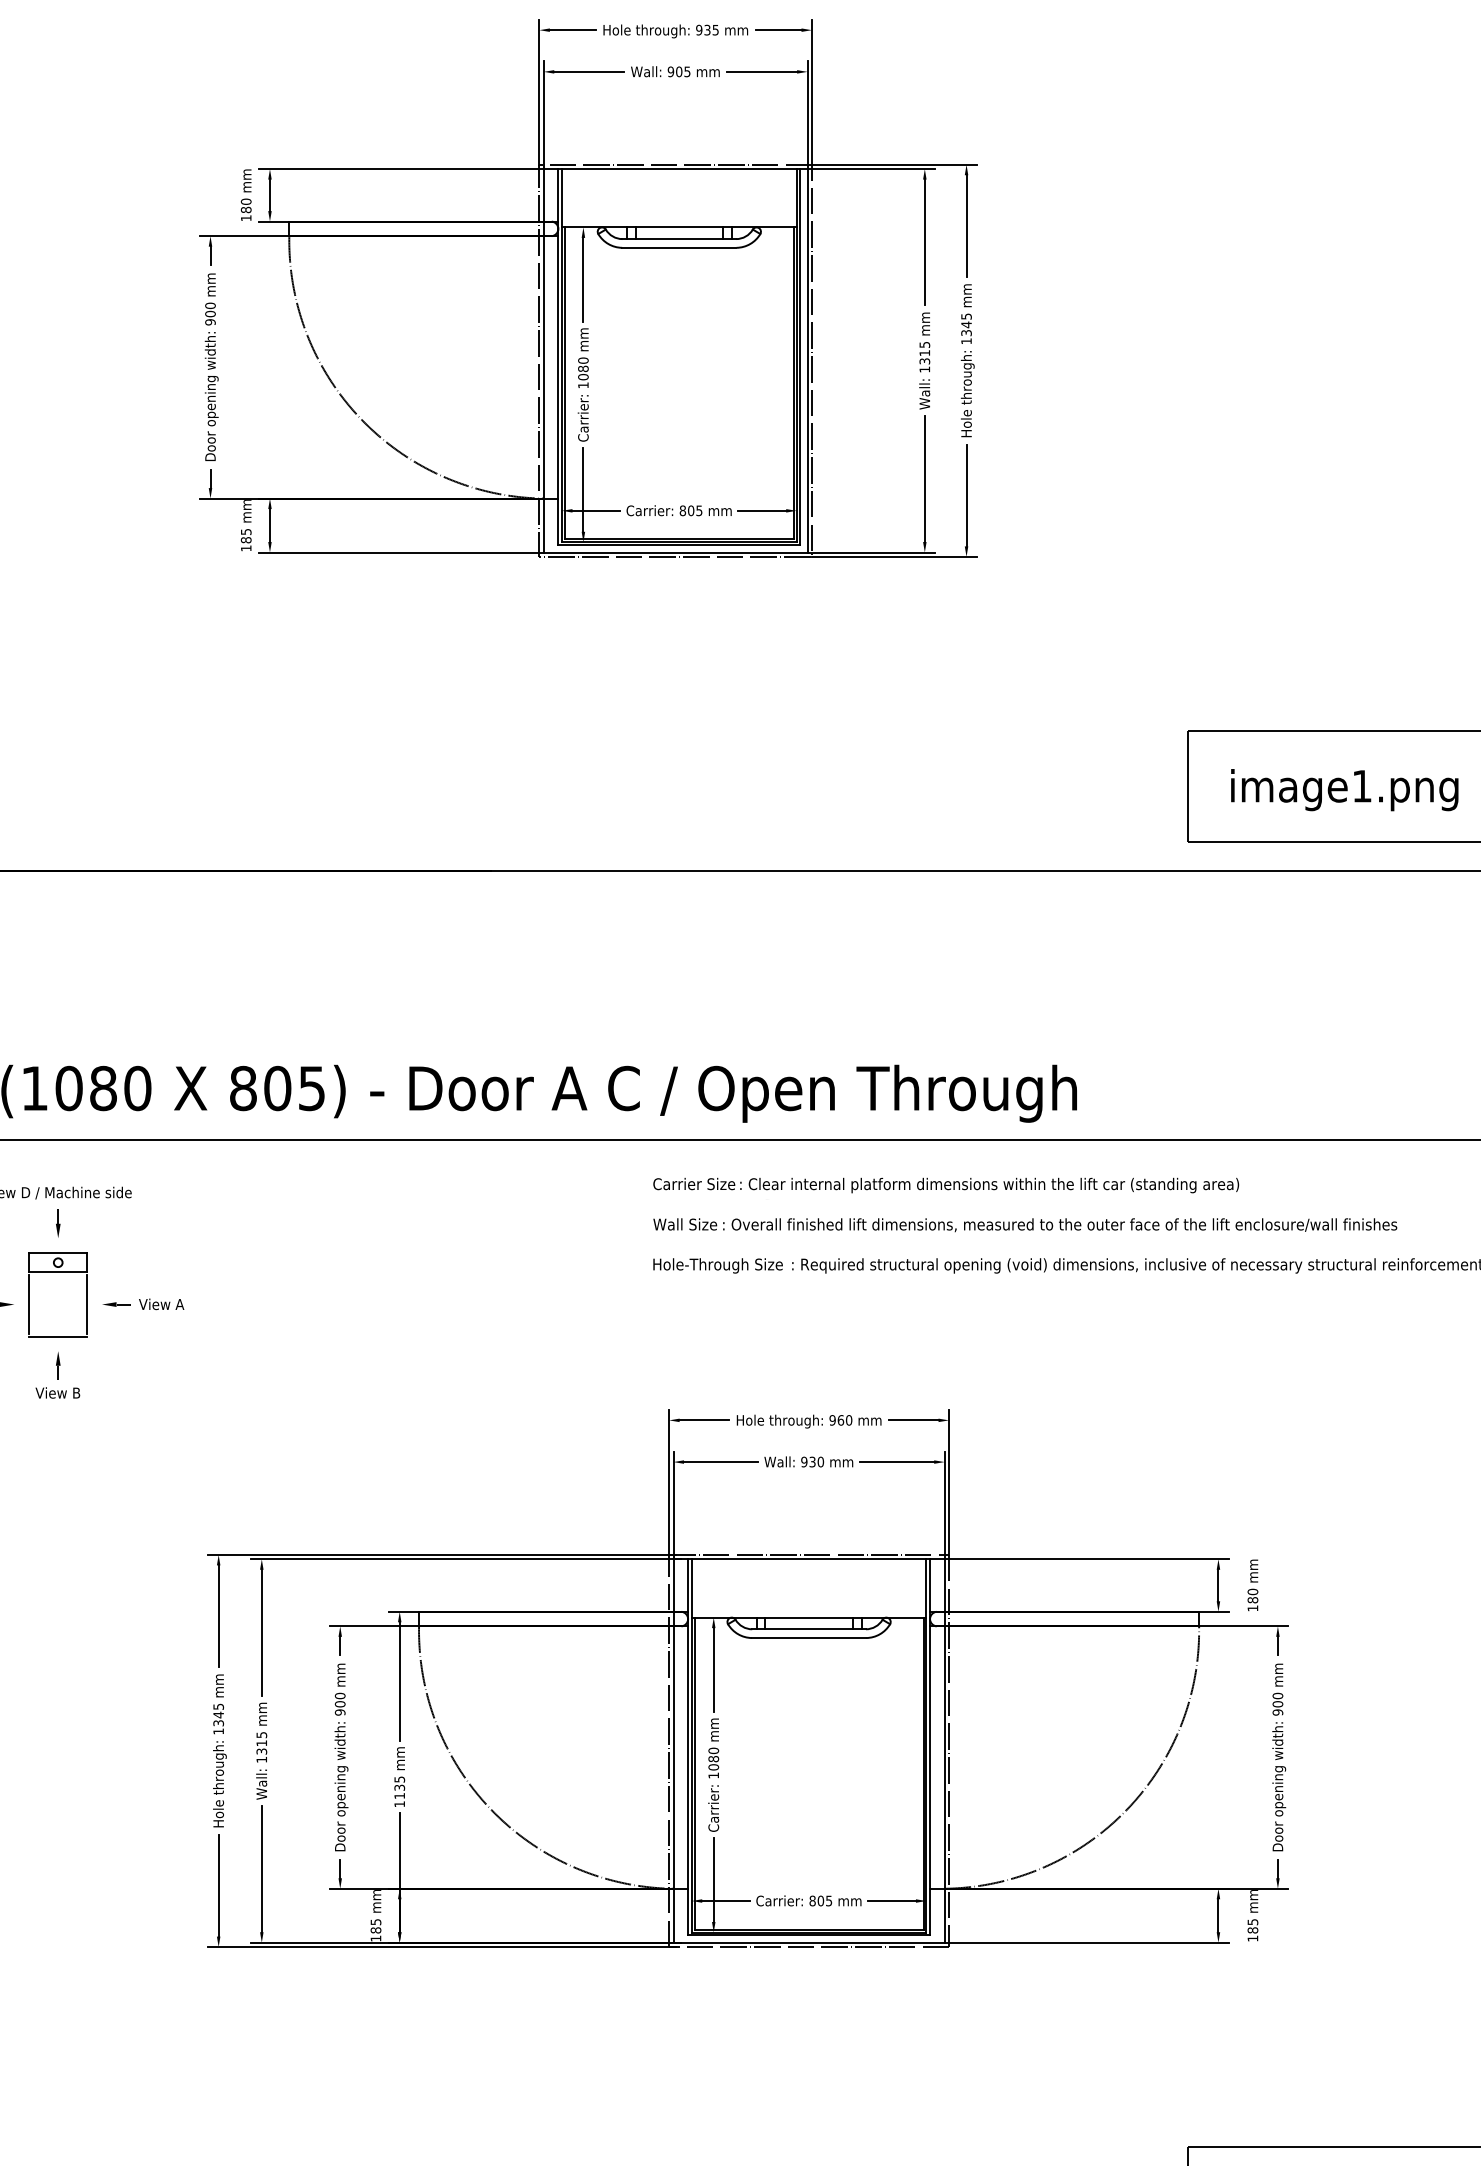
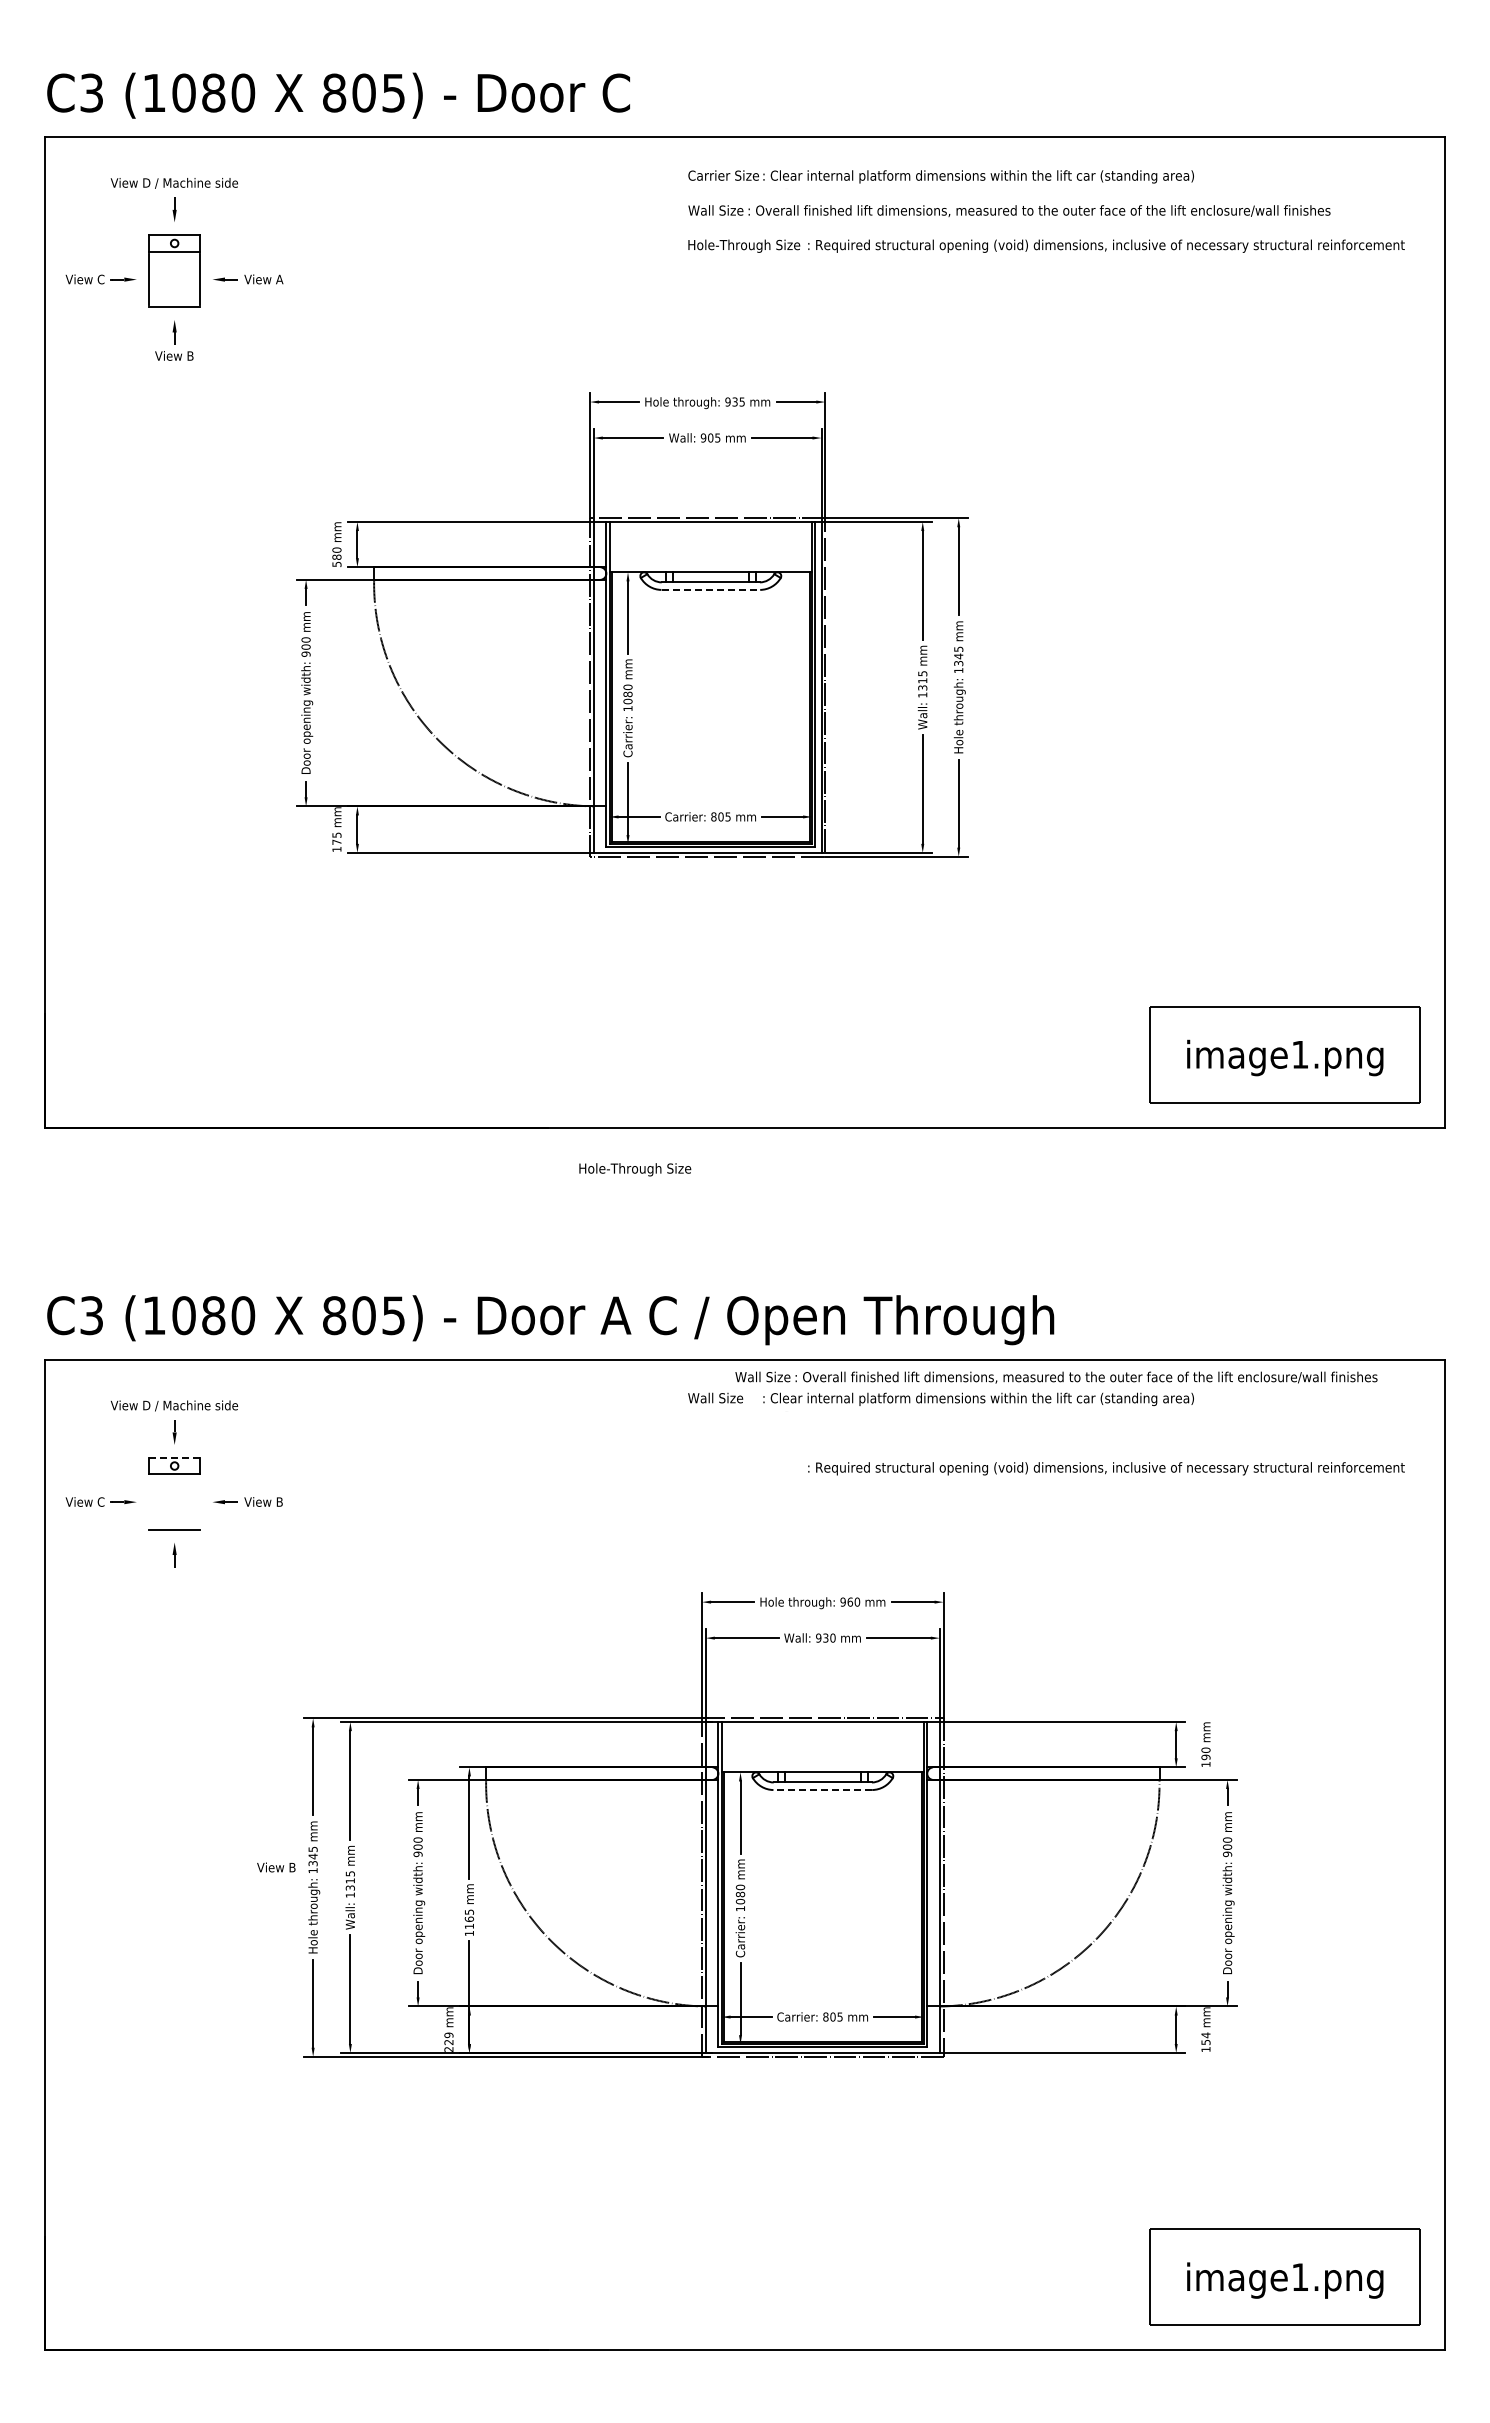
text: (245, 217) -> (336, 563), 180 -> 580
line: (680, 247) -> (711, 589), solid -> dashed
text: (245, 539) -> (336, 841), 185 -> 175
text: (694, 1183) -> (723, 1397), Carrier Size -> Wall Size
text: (1025, 1225) -> (1056, 1377), moved
line: (58, 1252) -> (174, 1457), solid -> dashed
text: (718, 1265) -> (635, 1169), moved
line: (29, 1303) -> (149, 1501), removed
line: (87, 1303) -> (199, 1501), removed
text: (179, 1303) -> (279, 1501), View A -> View B
text: (58, 1392) -> (276, 1867), moved
text: (1252, 1600) -> (1205, 1757), 180 -> 190
line: (808, 1638) -> (822, 1790), solid -> dashed
text: (399, 1786) -> (469, 1918), 1135 -> 1165
text: (1252, 1925) -> (1205, 2038), 185 -> 154
text: (375, 1929) -> (448, 2041), 185 -> 229

